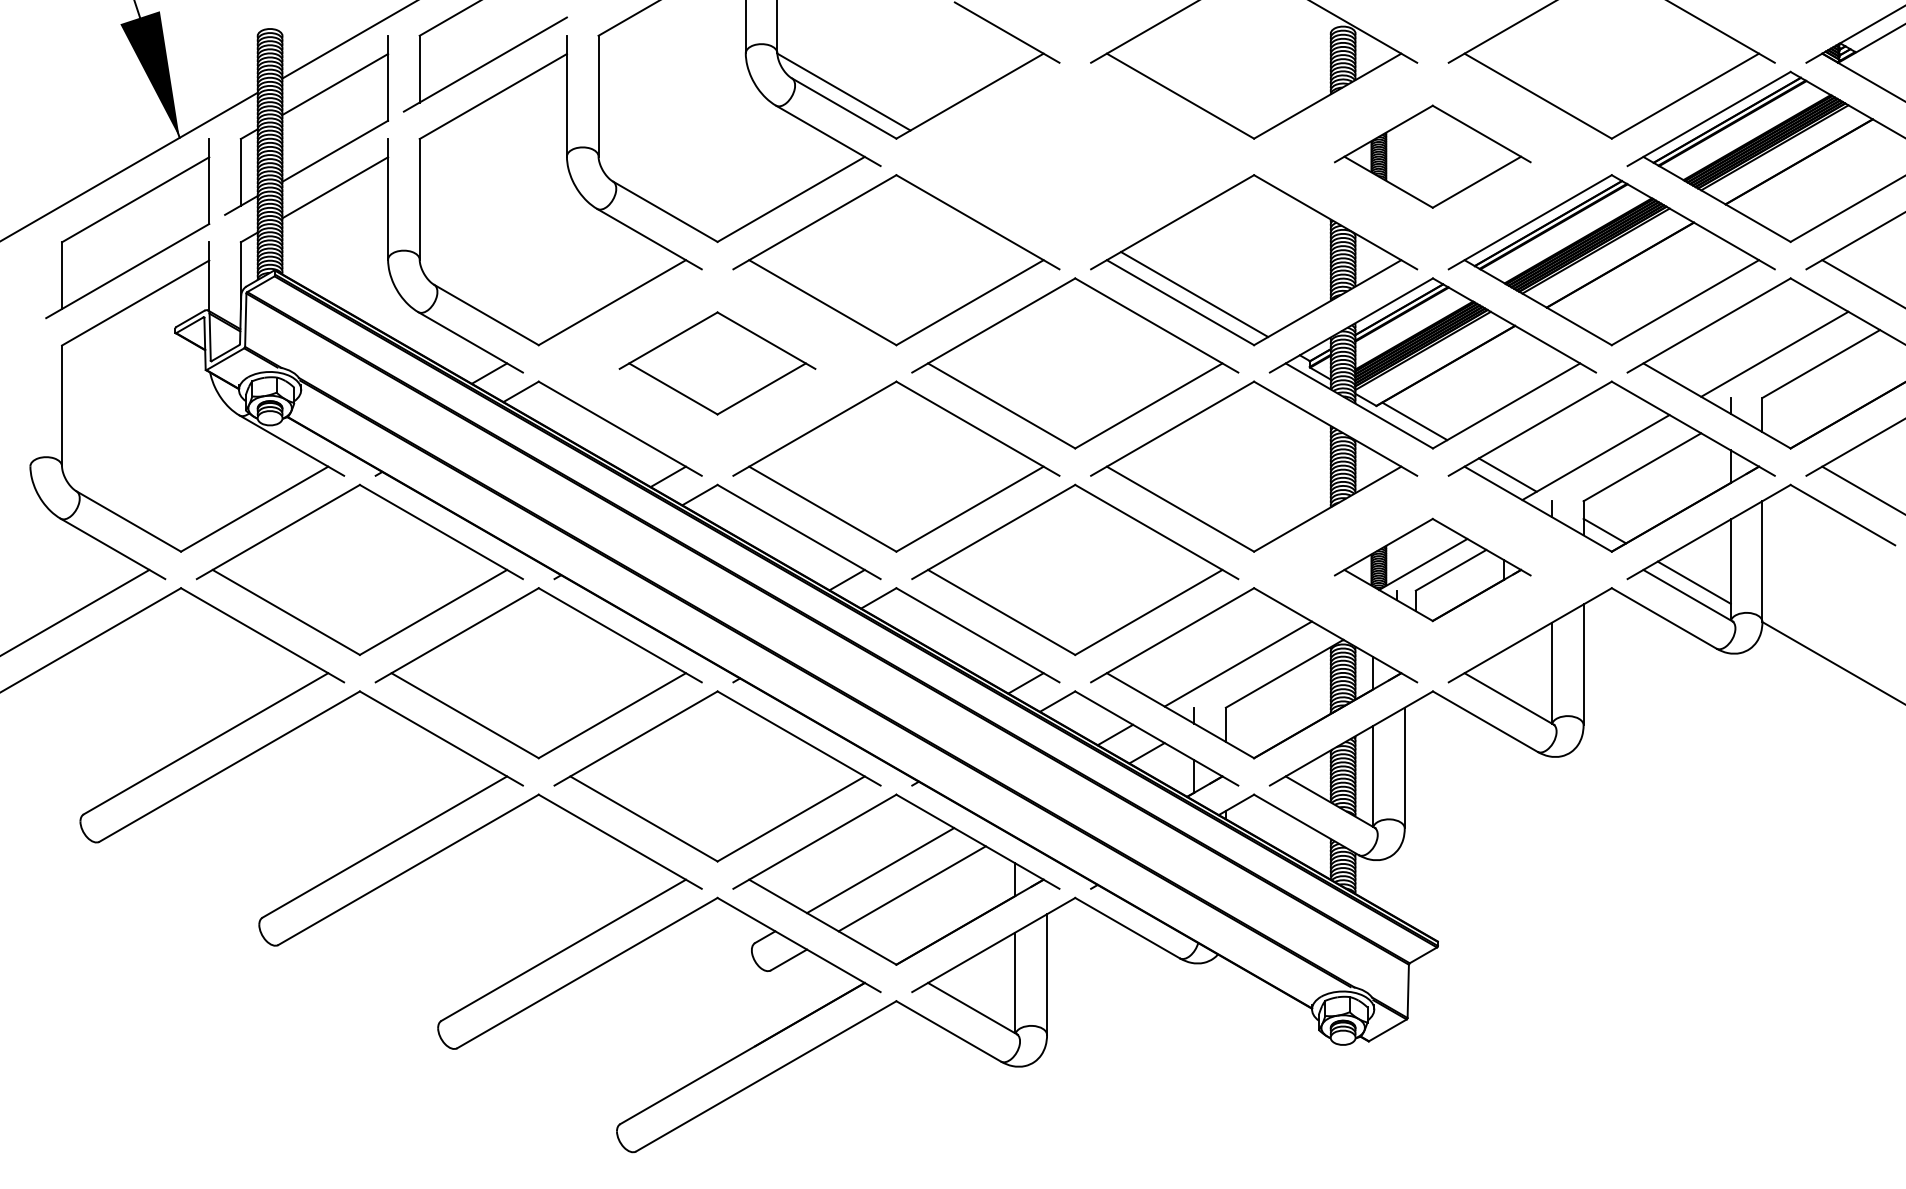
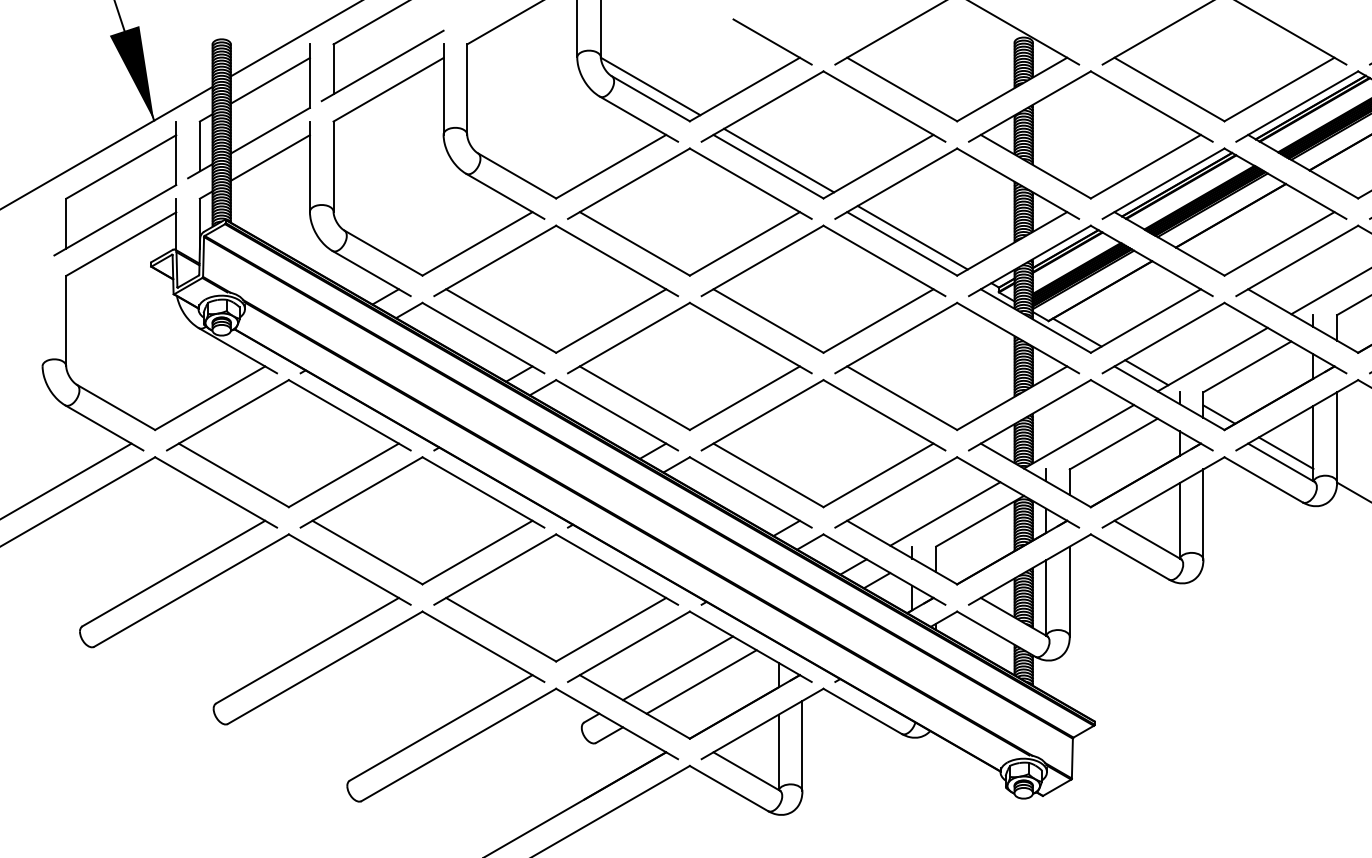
part: (1075, 156) -> (823, 134), added
part: (1432, 156) -> (1090, 134), size x1.67
part: (717, 363) -> (556, 289), size x1.67
part: (1432, 569) -> (1090, 443), size x1.67

